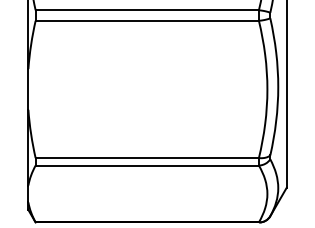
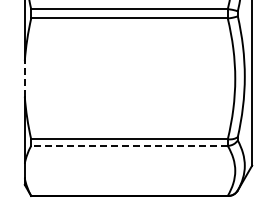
line: (28, 89) -> (24, 78), solid -> dashed
line: (147, 165) -> (129, 145), solid -> dashed

